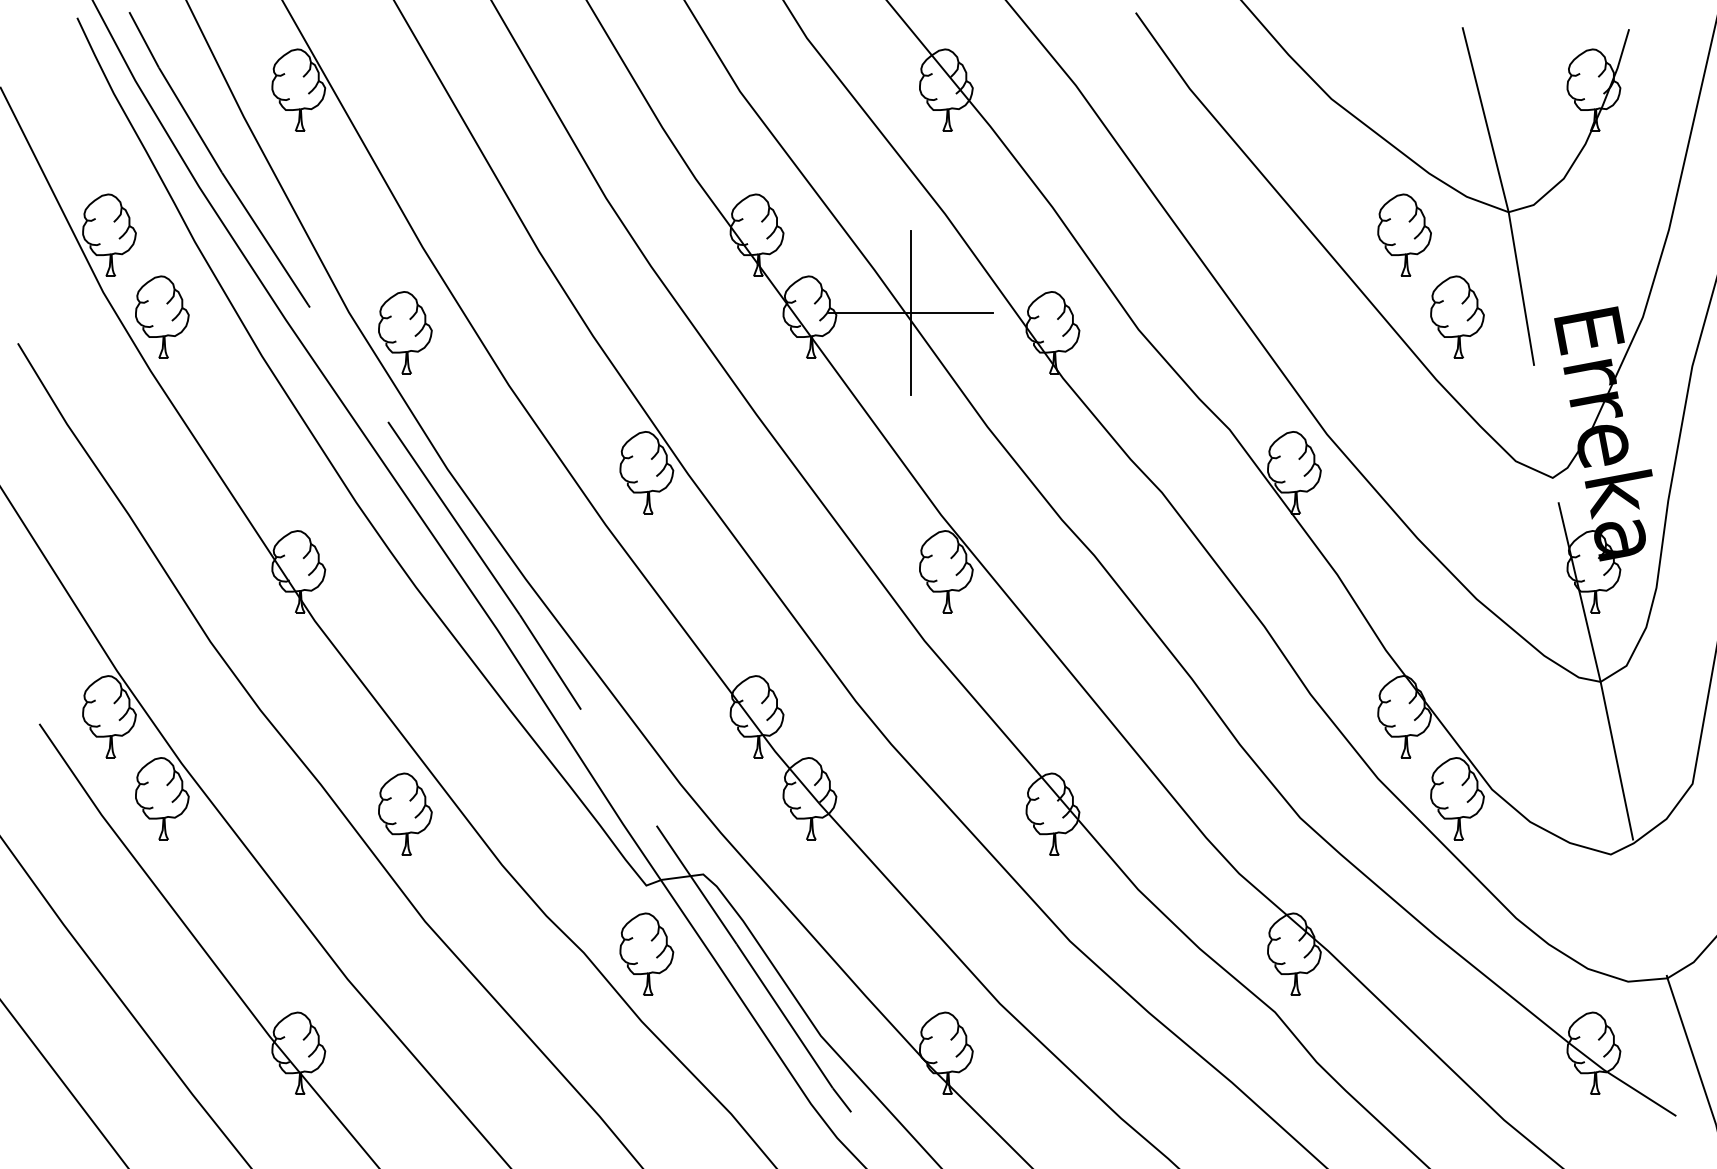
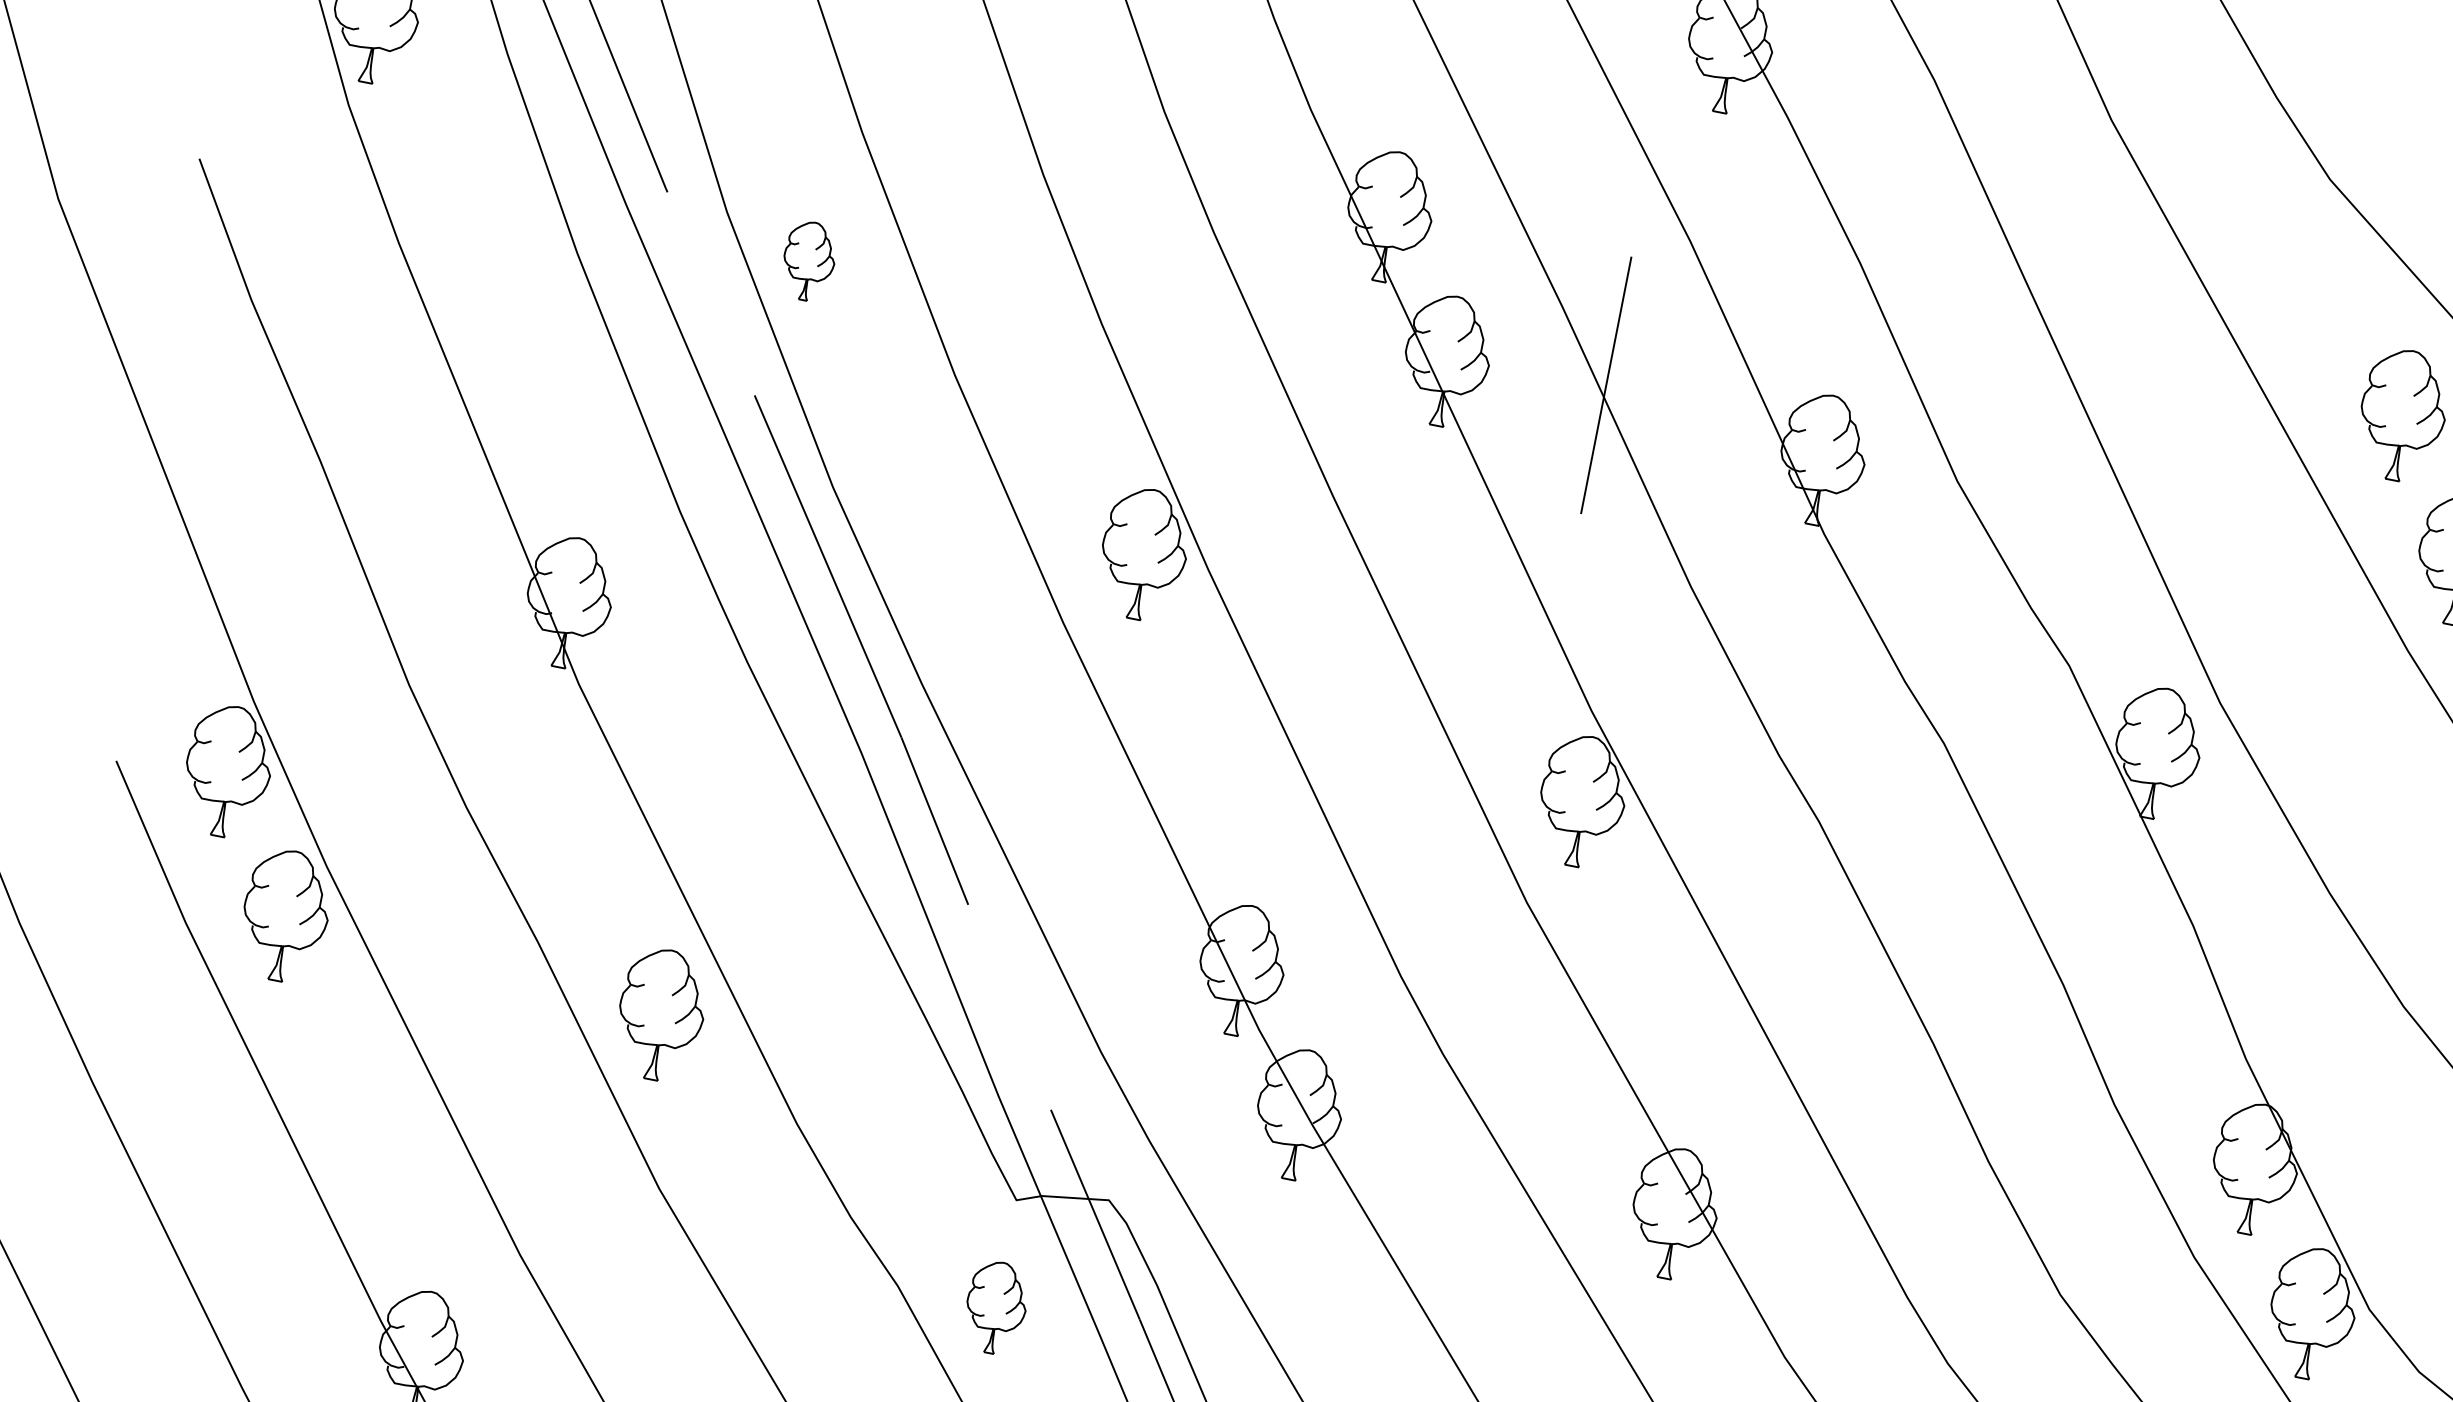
line: (910, 312) -> (1605, 384), removed
part: (162, 316) -> (433, 161), removed
part: (405, 332) -> (809, 260), size x0.6
part: (646, 953) -> (995, 1306), size x0.7

